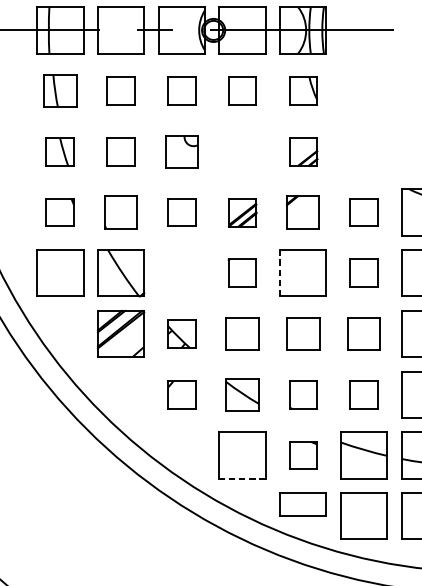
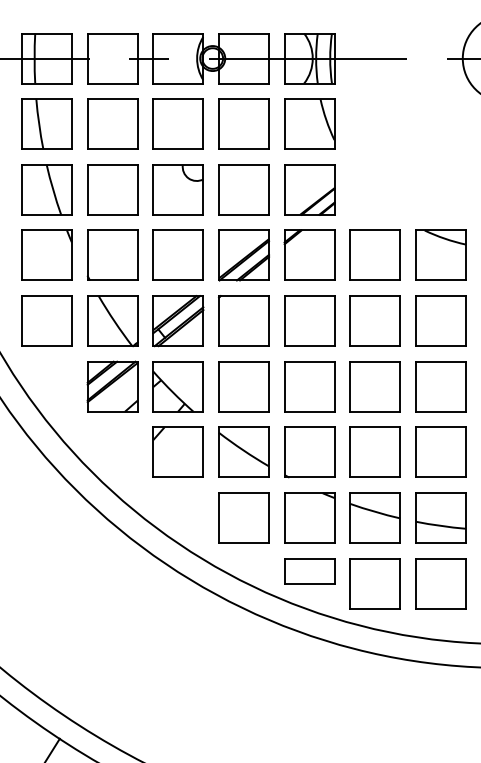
part: (59, 90) -> (46, 123), size x1.43
part: (120, 90) -> (112, 123), size x1.67
part: (181, 90) -> (177, 123), size x1.67
part: (242, 90) -> (243, 123), size x1.67
part: (303, 90) -> (309, 123), size x1.67
part: (59, 151) -> (46, 189), size x1.67
part: (120, 151) -> (112, 189), size x1.67
part: (181, 151) -> (177, 189), size x1.43
part: (242, 151) -> (243, 189), added
part: (303, 151) -> (309, 189), size x1.67
part: (59, 211) -> (46, 254), size x1.67
part: (120, 211) -> (112, 254), size x1.43
part: (181, 211) -> (177, 254), size x1.67
part: (303, 211) -> (309, 254), size x1.43
part: (363, 211) -> (374, 254), size x1.67
part: (242, 212) -> (243, 255), size x1.67
part: (242, 272) -> (243, 320), size x1.67
line: (280, 272) -> (284, 320), dashed -> solid
part: (363, 272) -> (374, 320), size x1.67
part: (181, 273) -> (178, 321), added
part: (181, 333) -> (177, 386), size x1.67
part: (242, 333) -> (243, 386), size x1.43
part: (303, 333) -> (309, 386), size x1.43
part: (363, 333) -> (374, 386), size x1.43
part: (181, 393) -> (177, 451), size x1.67
part: (242, 393) -> (243, 451), size x1.43
part: (363, 393) -> (374, 451), size x1.67
part: (303, 394) -> (309, 452), size x1.67
part: (303, 455) -> (309, 517), size x1.67
line: (242, 479) -> (243, 543), dashed -> solid

